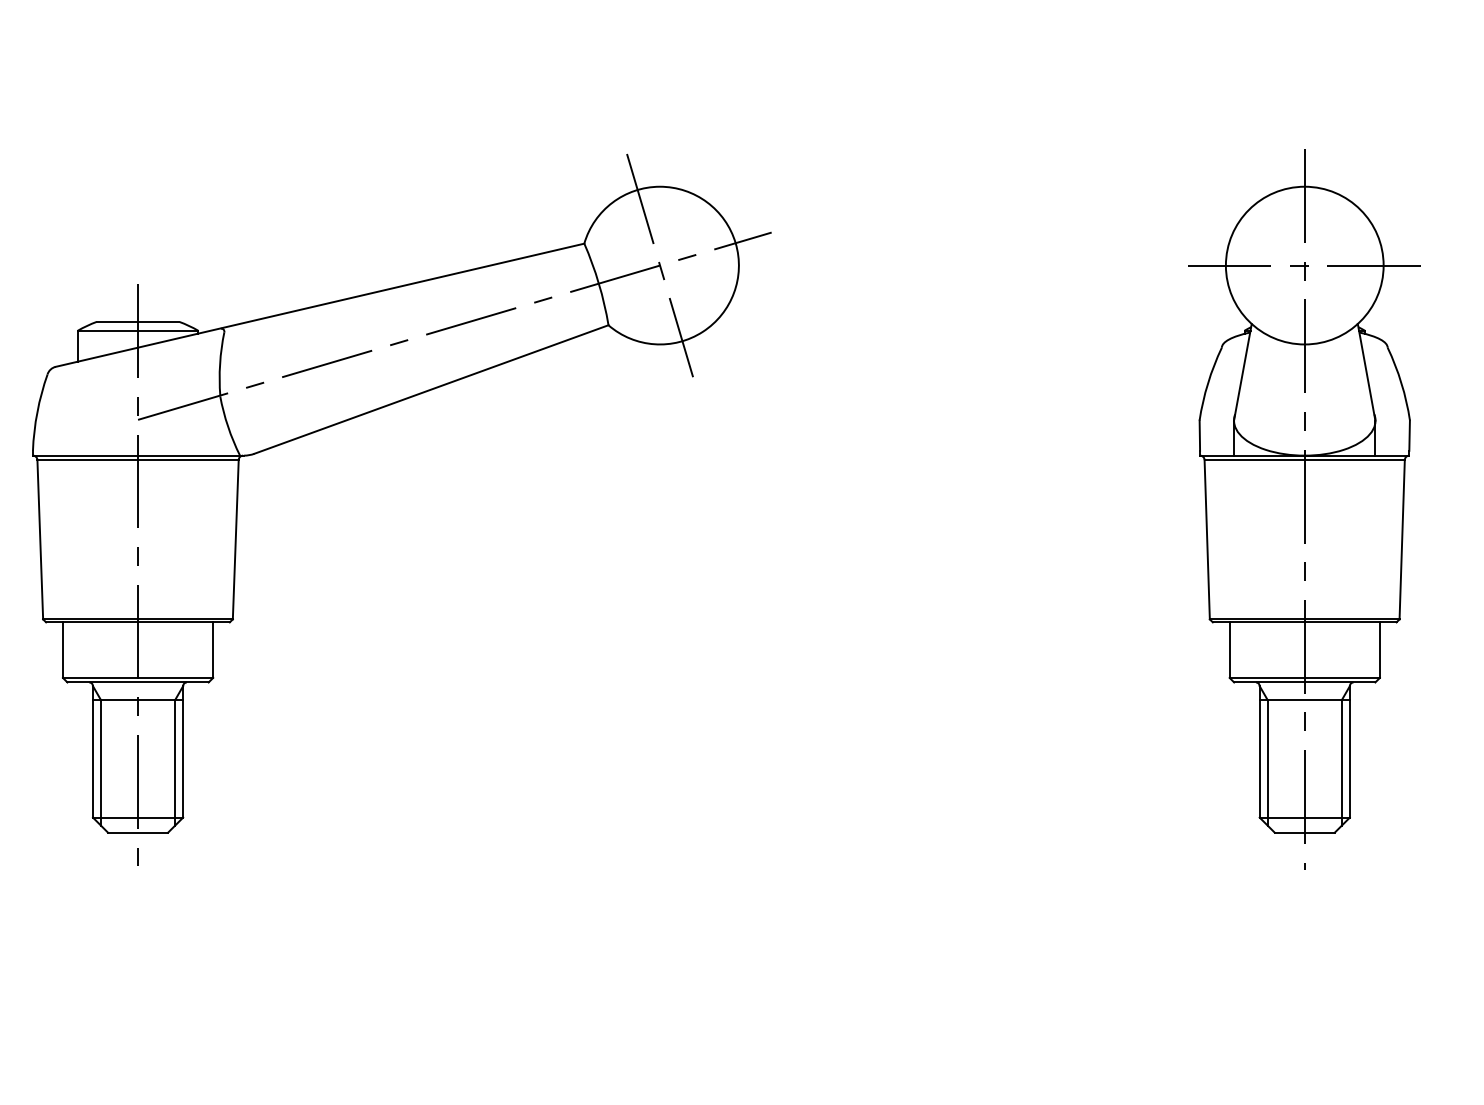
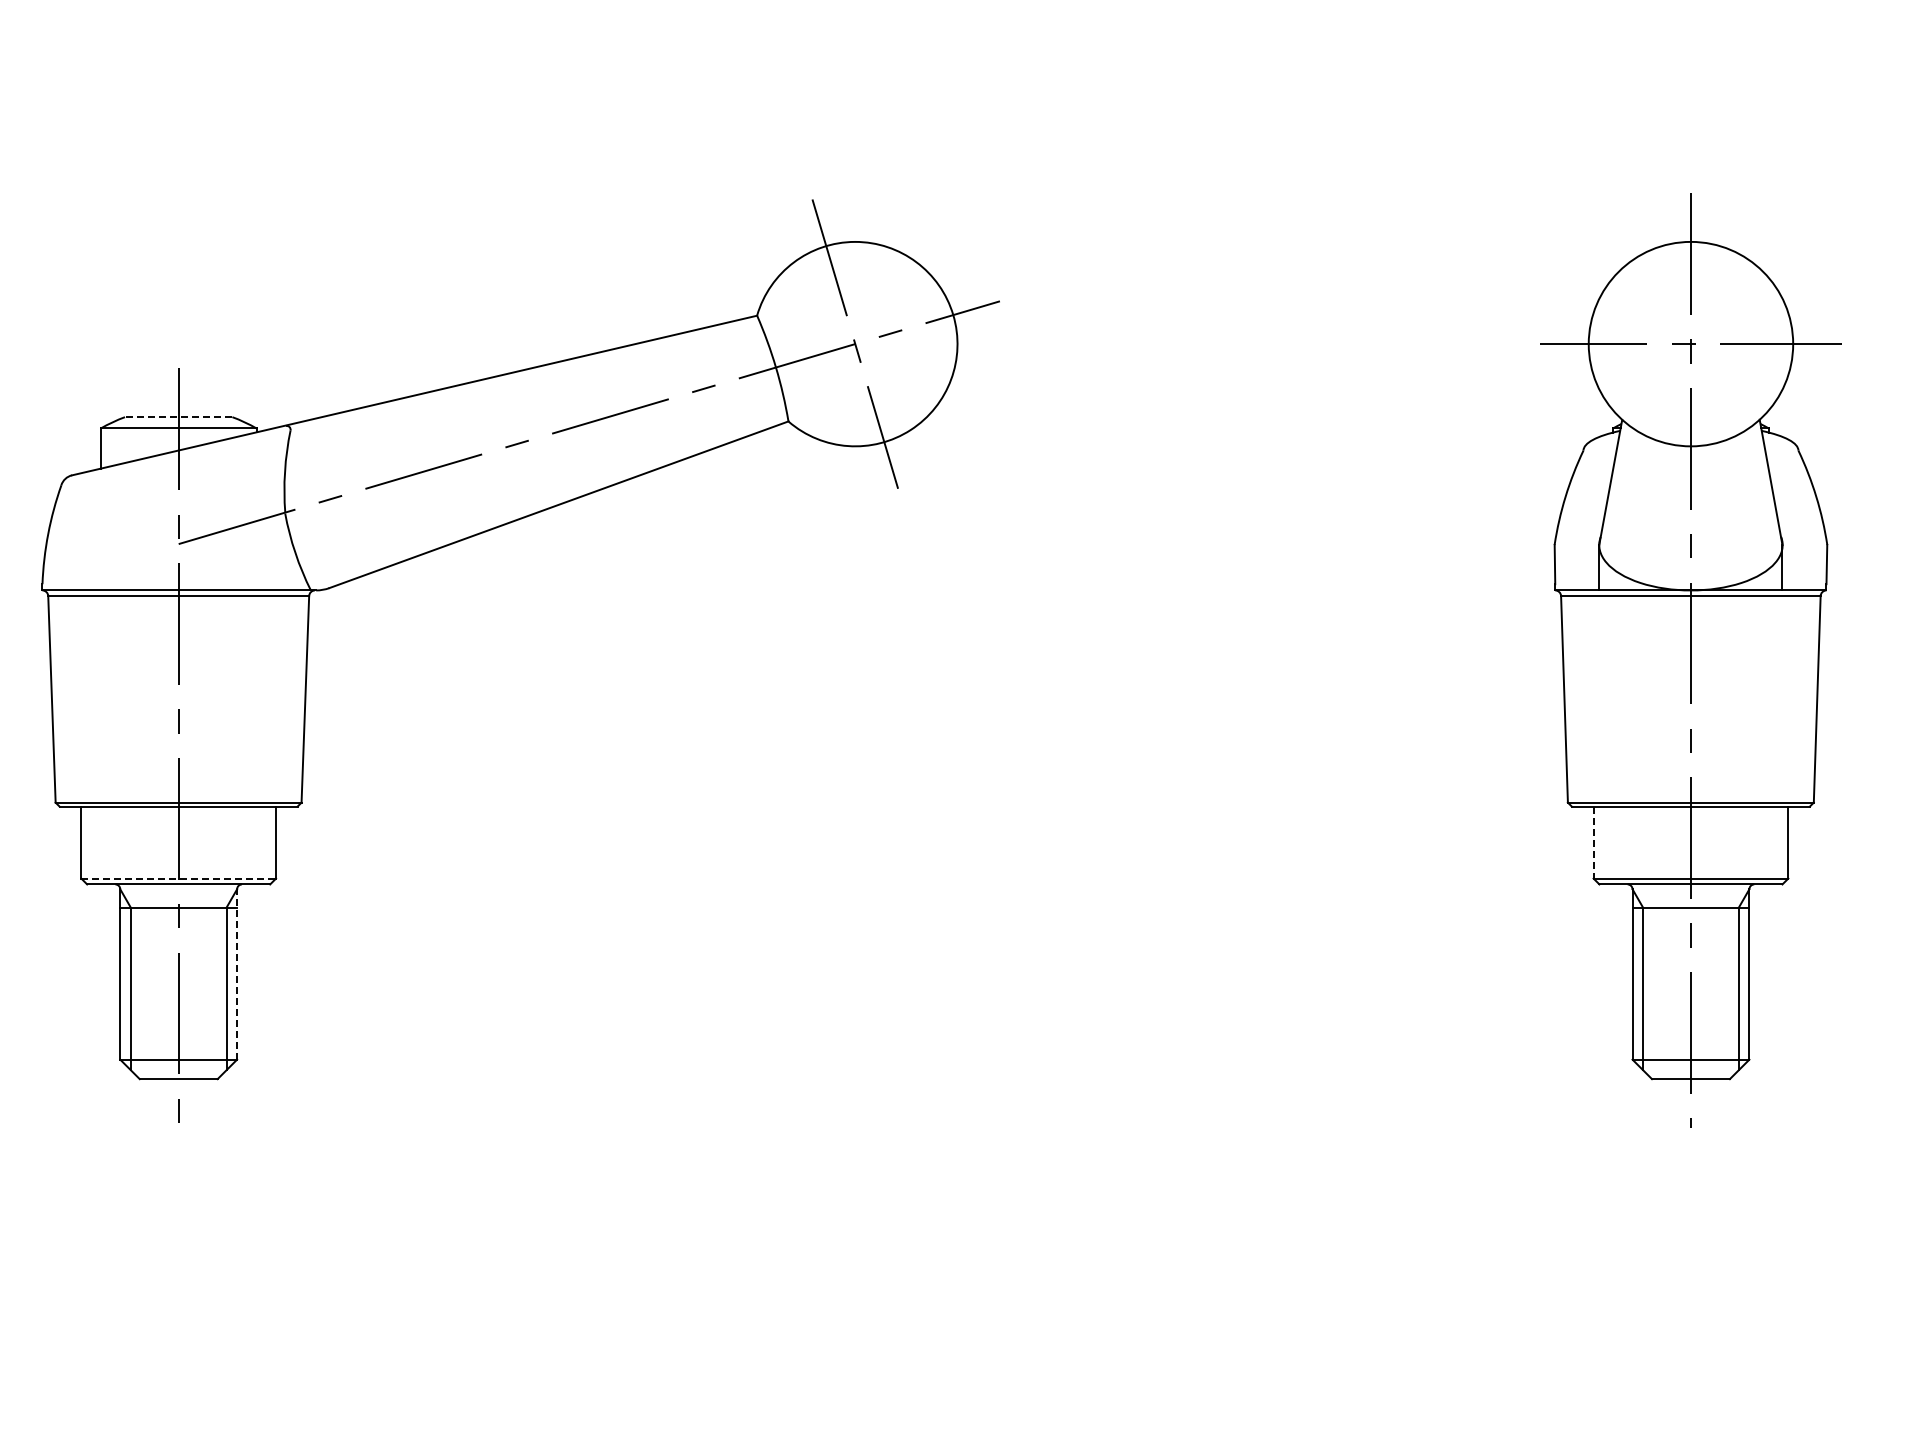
line: (137, 322) -> (178, 417), solid -> dashed
line: (1229, 650) -> (1593, 843), solid -> dashed
line: (138, 677) -> (179, 878), solid -> dashed
line: (183, 751) -> (237, 973), solid -> dashed

